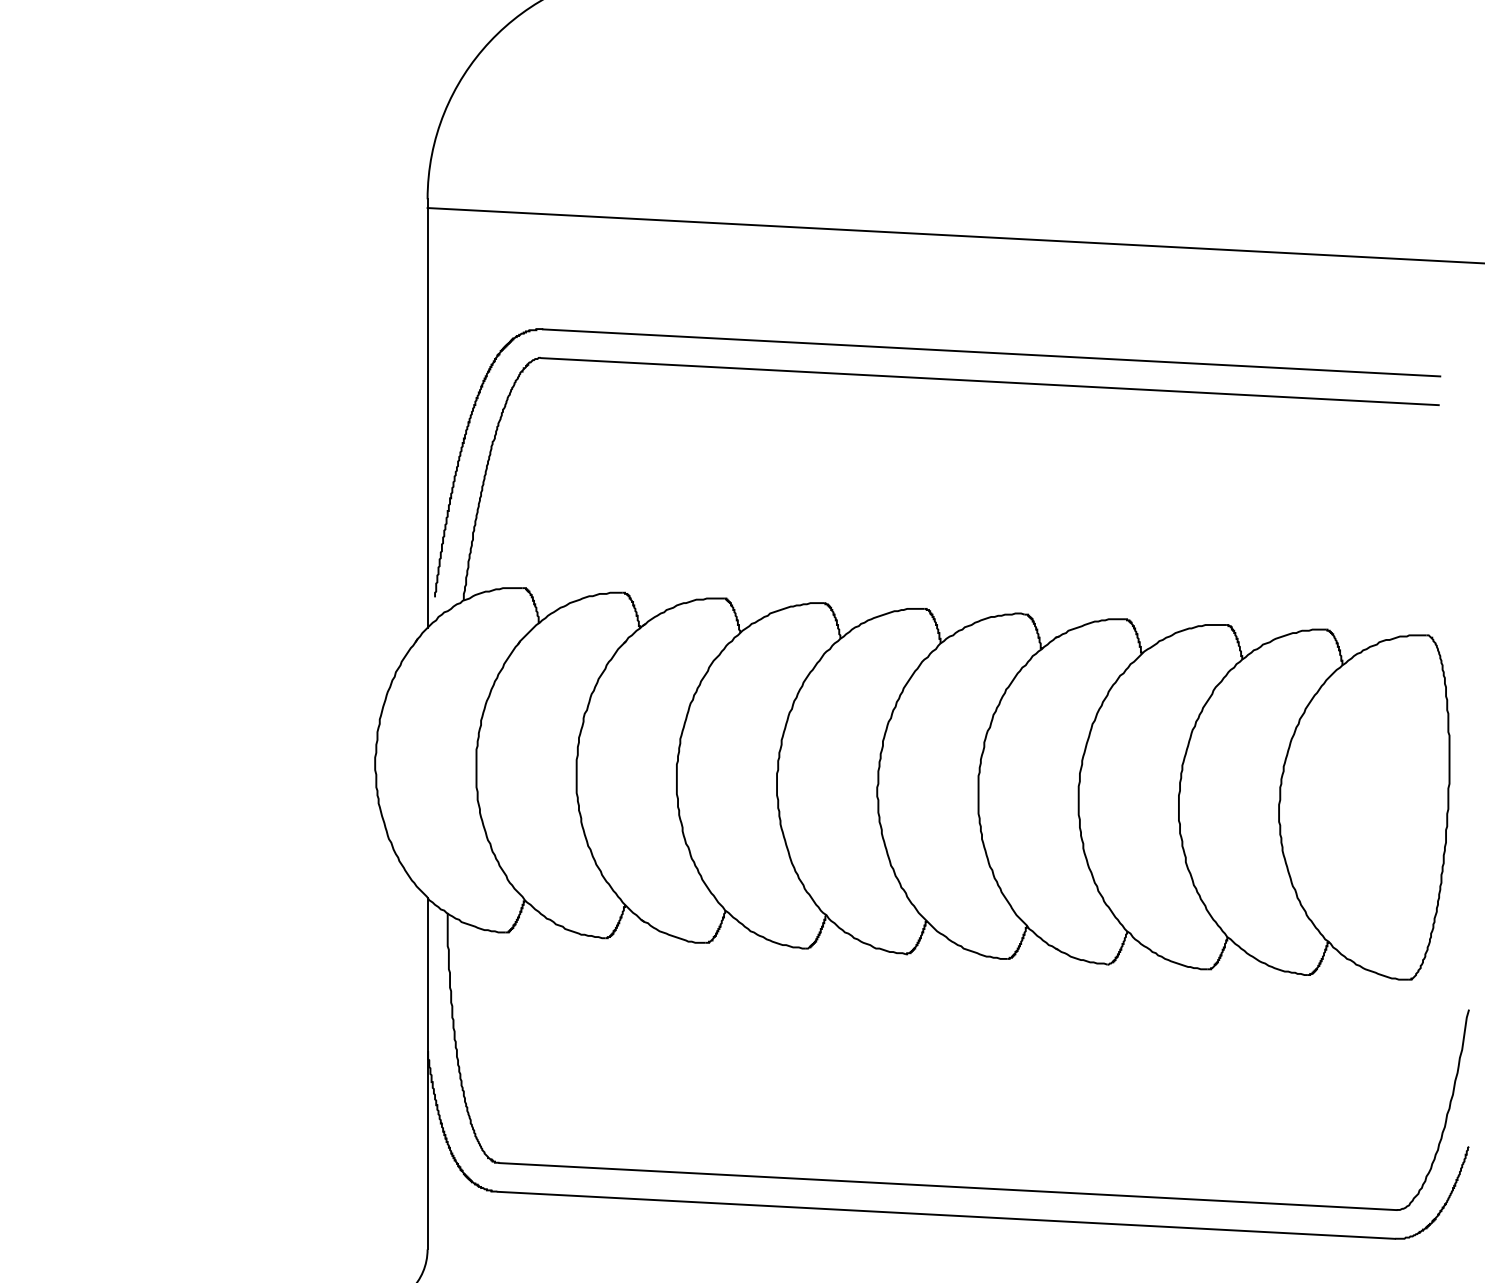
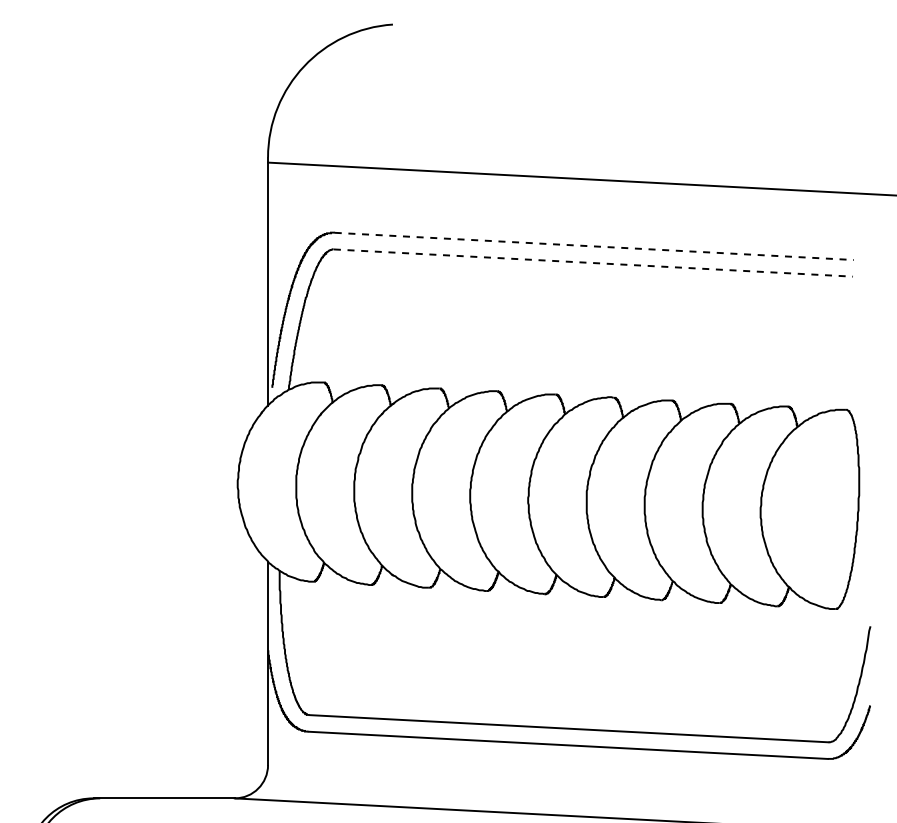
line: (991, 353) -> (594, 246), solid -> dashed
line: (990, 382) -> (593, 263), solid -> dashed

